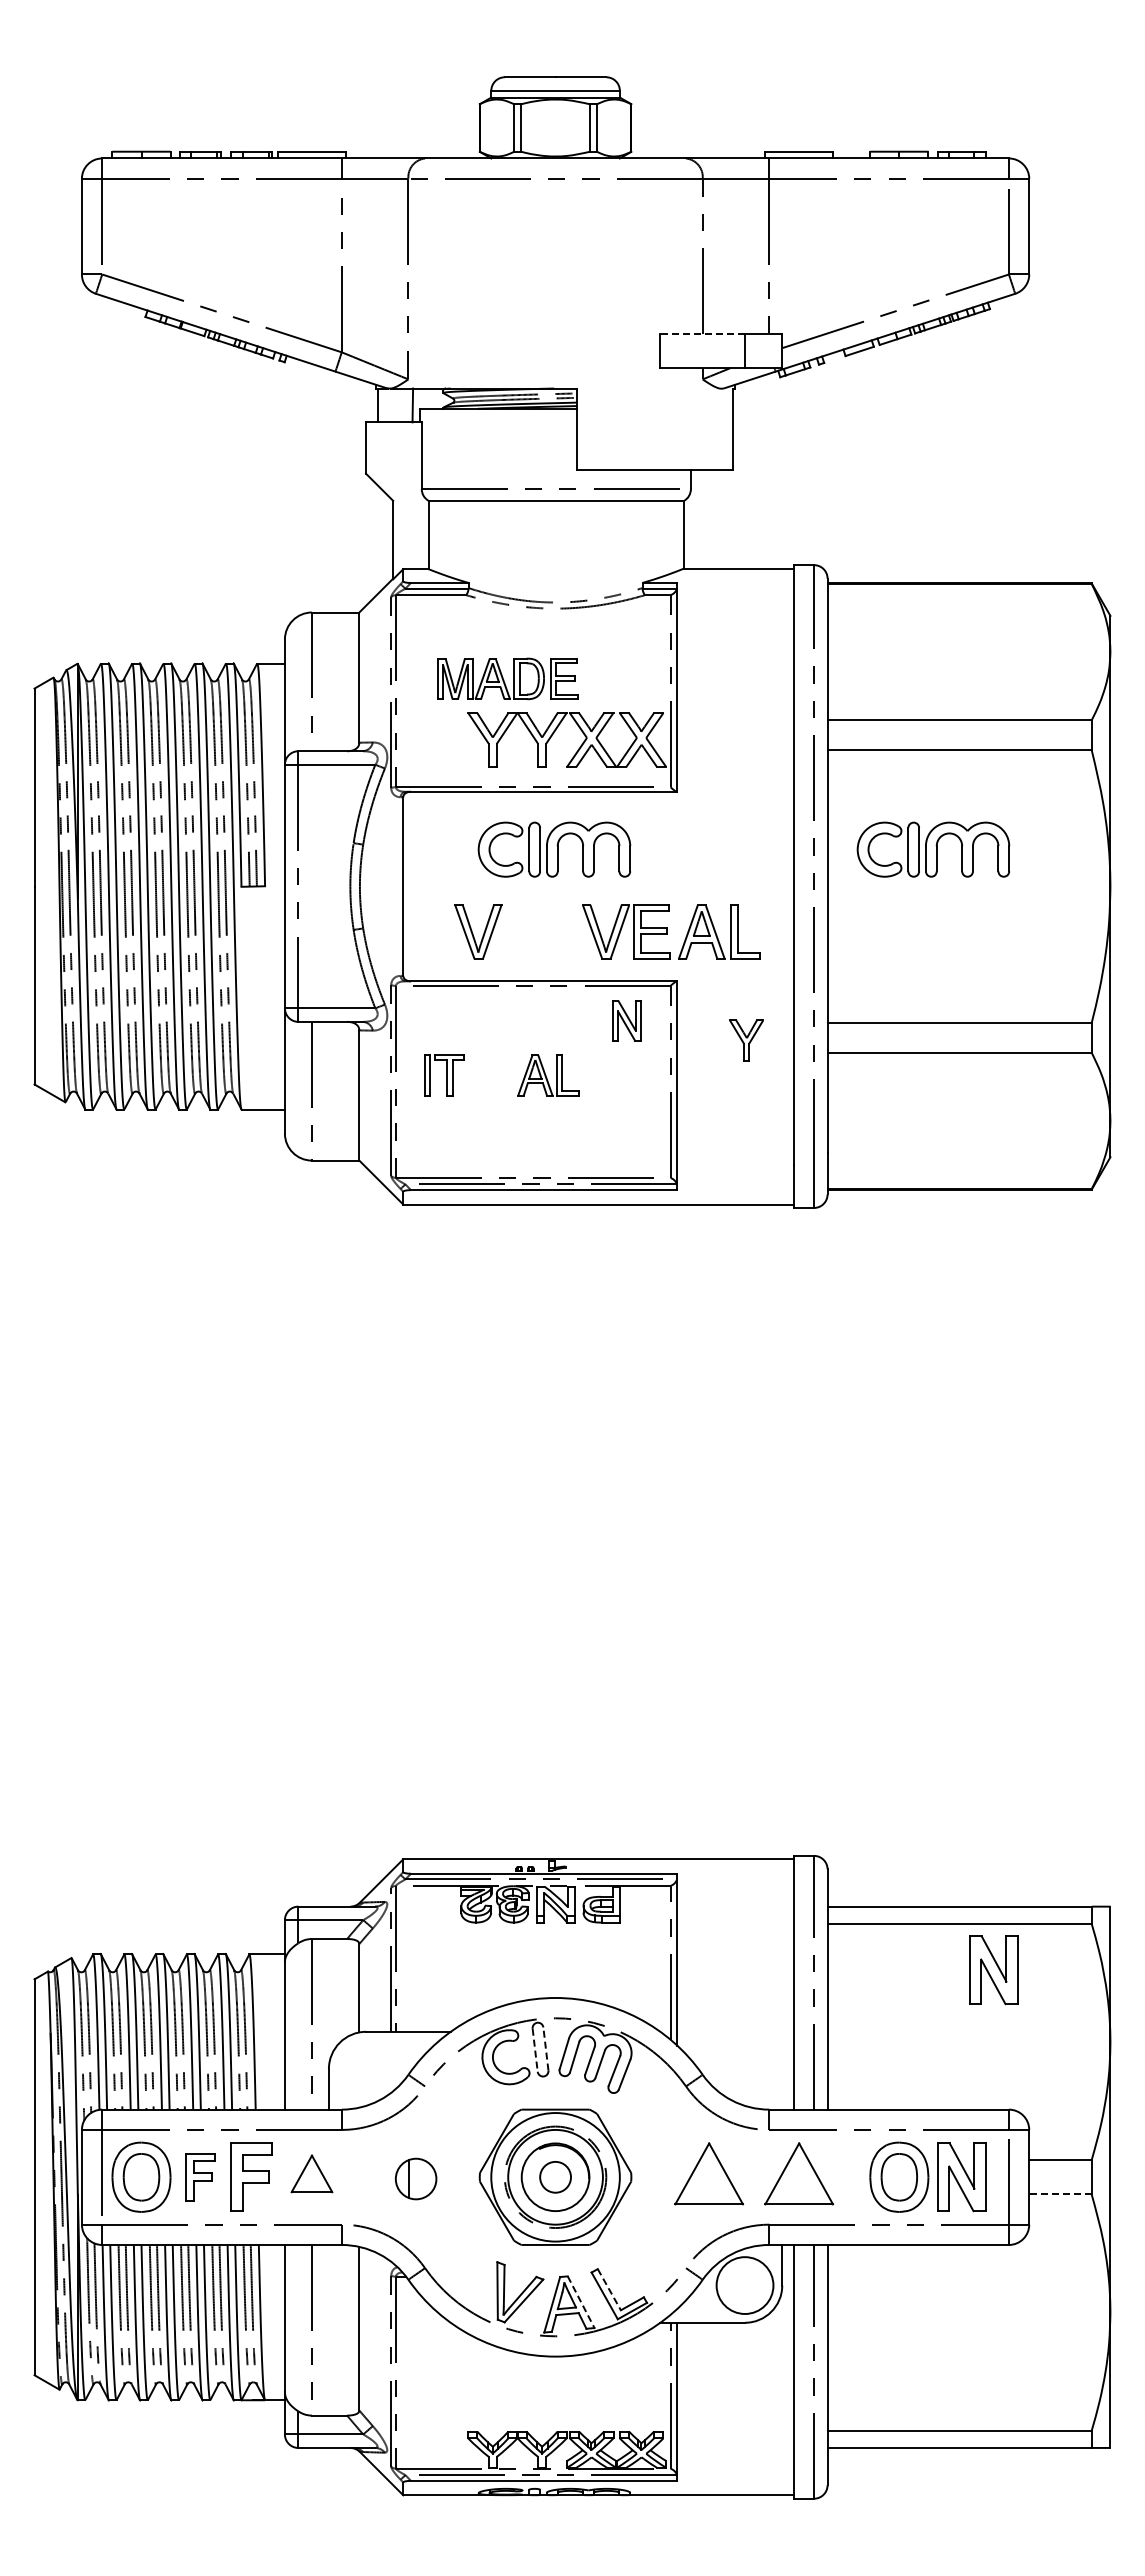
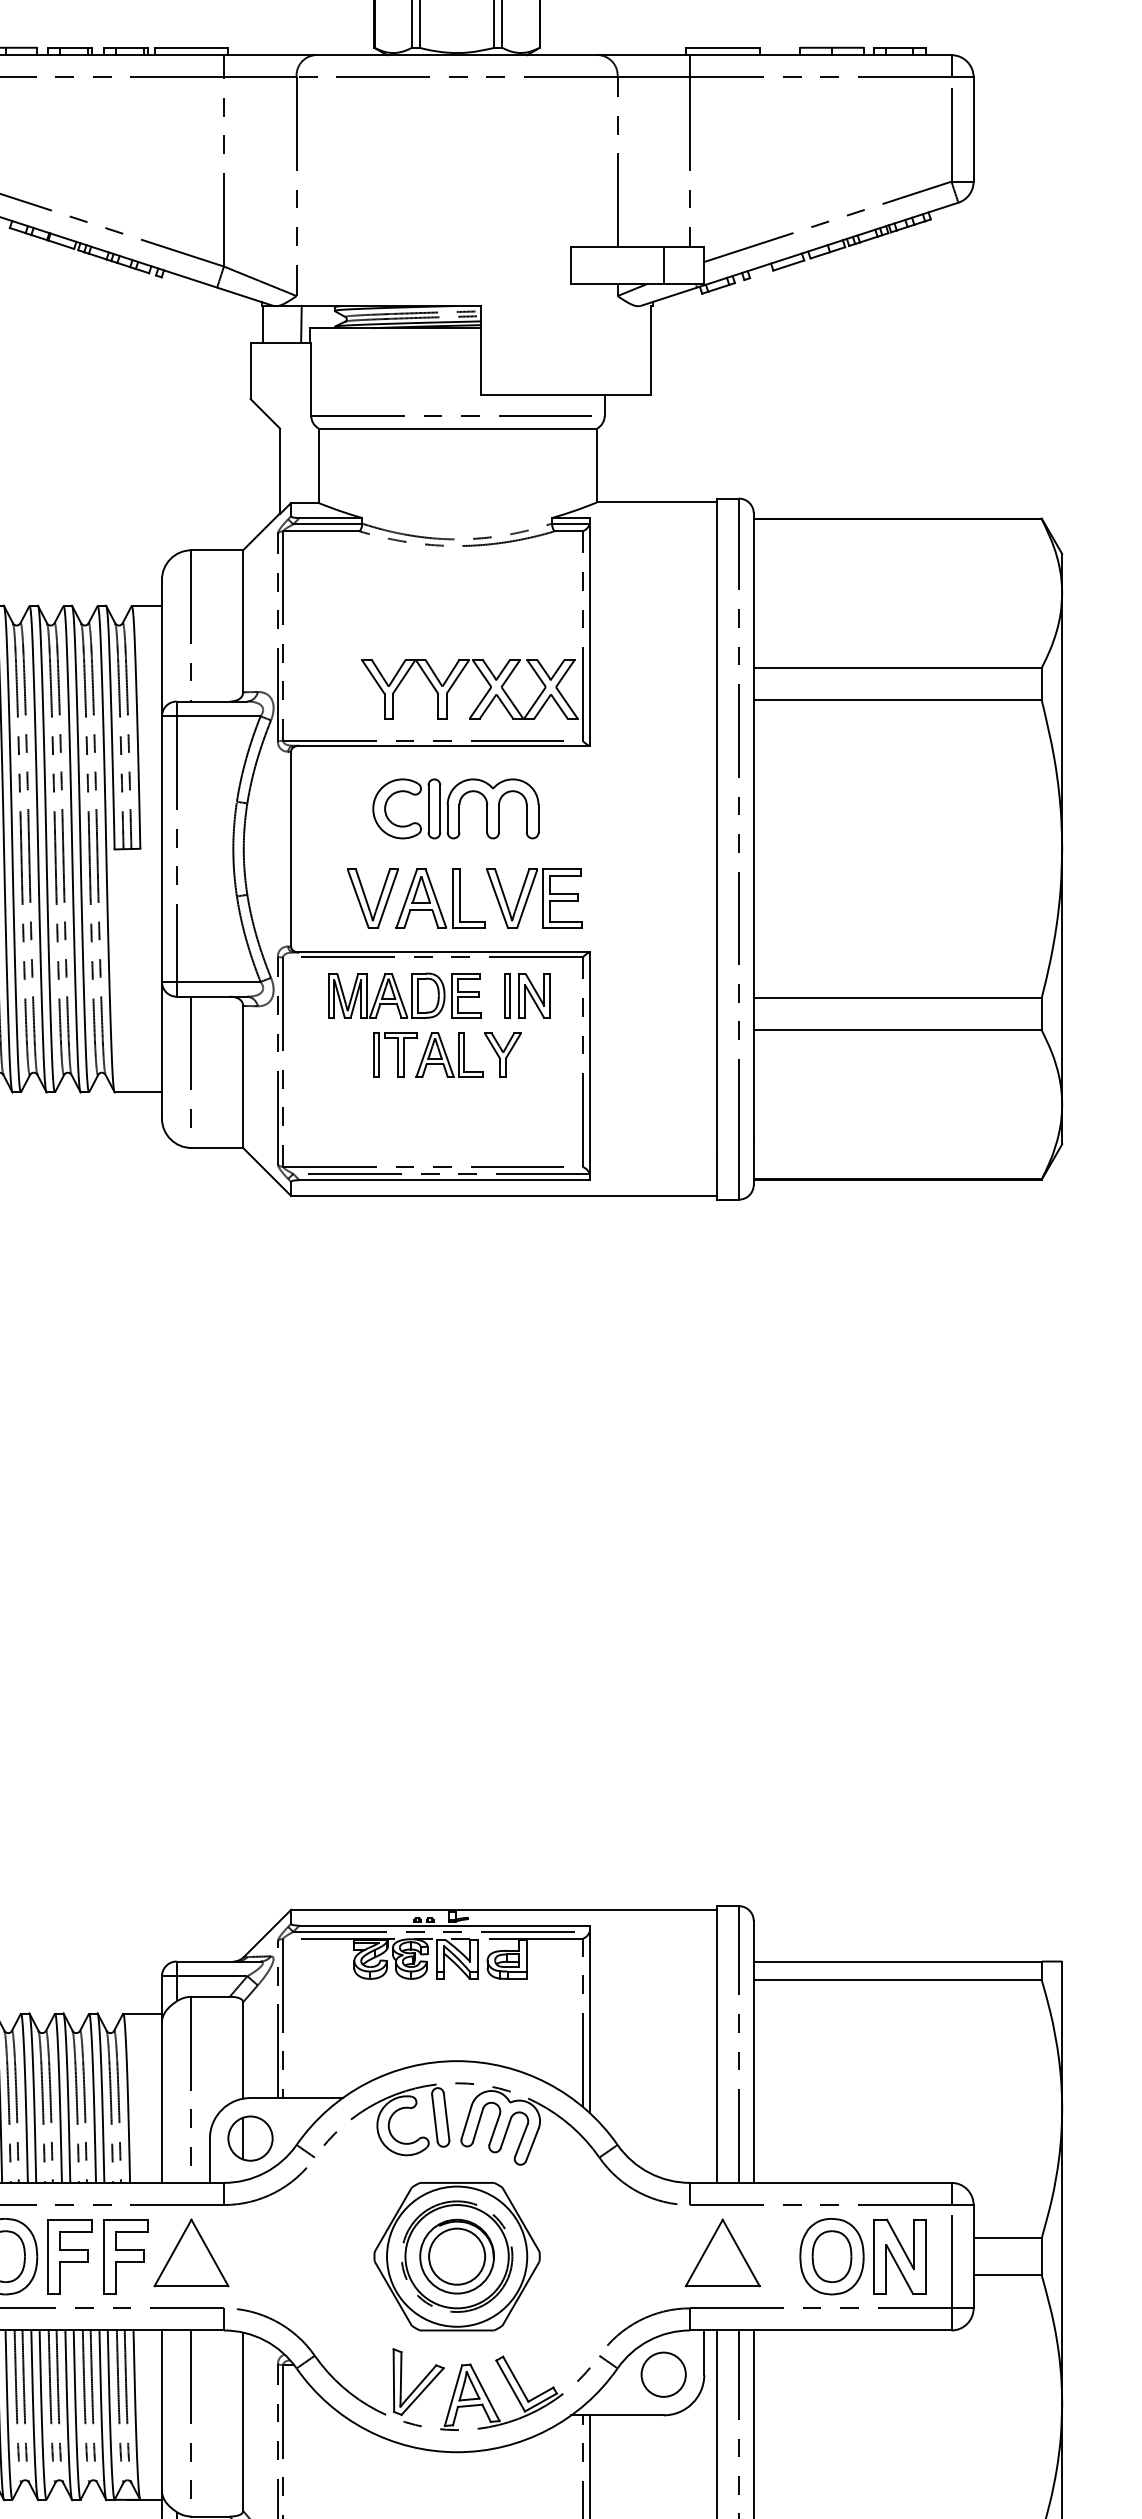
line: (702, 334) -> (617, 247), dashed -> solid
part: (507, 678) -> (404, 995), moved
part: (933, 849) -> (869, 808), removed
part: (719, 931) -> (440, 898), moved
part: (601, 1020) -> (507, 995), added
part: (746, 1040) -> (502, 1055), moved
part: (444, 1075) -> (394, 1055), moved
part: (993, 1970) -> (934, 2031), removed
line: (545, 2048) -> (446, 2116), dashed -> solid
line: (535, 2050) -> (435, 2118), dashed -> solid
part: (311, 2173) -> (190, 2252), size x1.67
part: (709, 2173) -> (624, 2252), removed
part: (200, 2176) -> (69, 2255), size x1.43
circle: (555, 2177) -> (457, 2256), size x1.67
part: (415, 2178) -> (249, 2138), moved
line: (1059, 2194) -> (1006, 2275), dashed -> solid
circle: (744, 2285) -> (663, 2374), size x0.71
line: (609, 2289) -> (515, 2379), dashed -> solid
line: (581, 2302) -> (485, 2393), dashed -> solid

